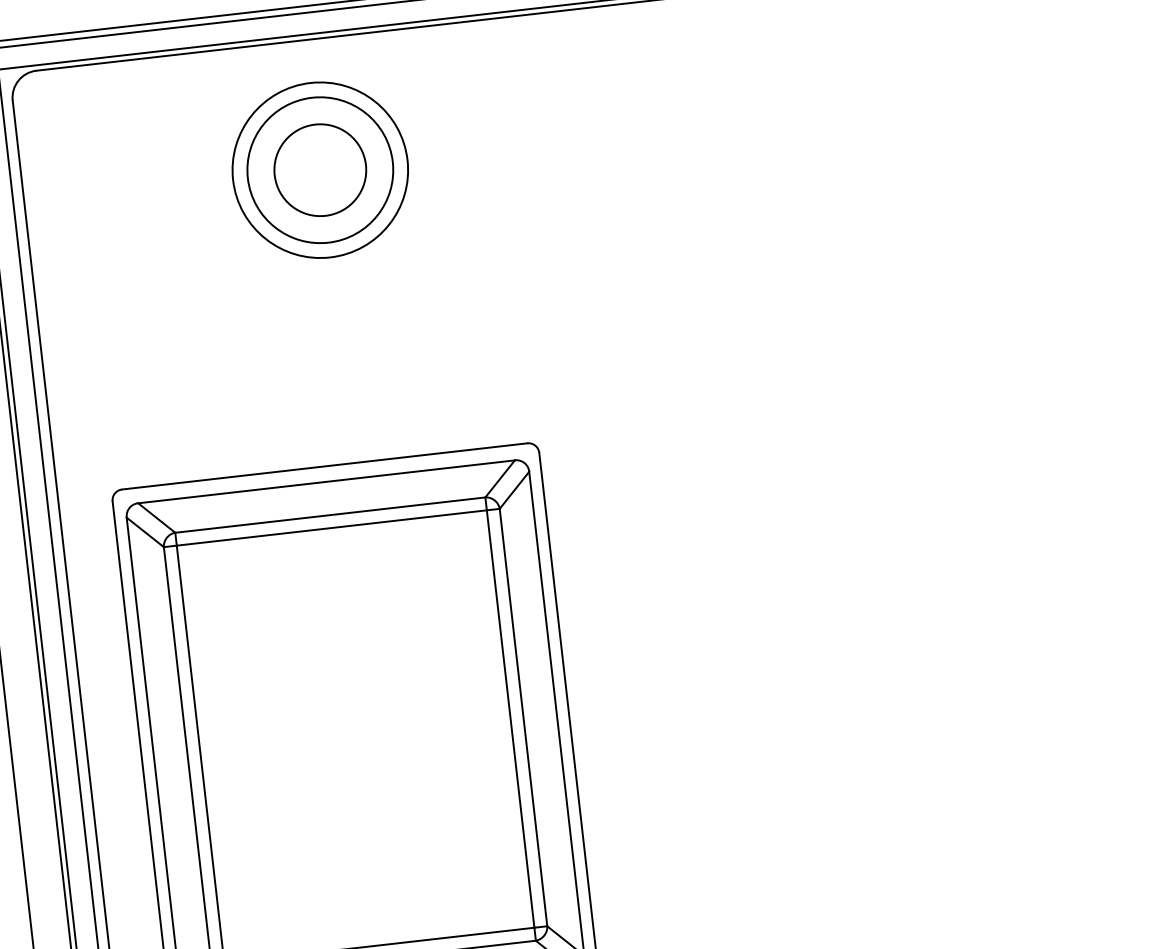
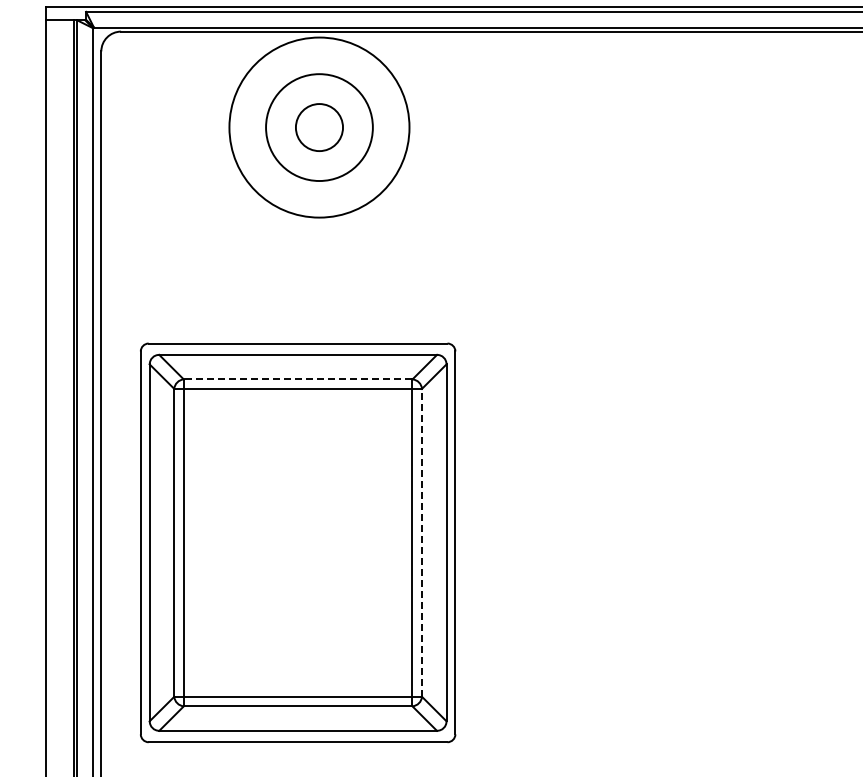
circle: (320, 170) -> (319, 127), size x0.7
circle: (320, 170) -> (319, 127), size x1.4
line: (329, 515) -> (297, 379), solid -> dashed
line: (522, 717) -> (421, 542), solid -> dashed

